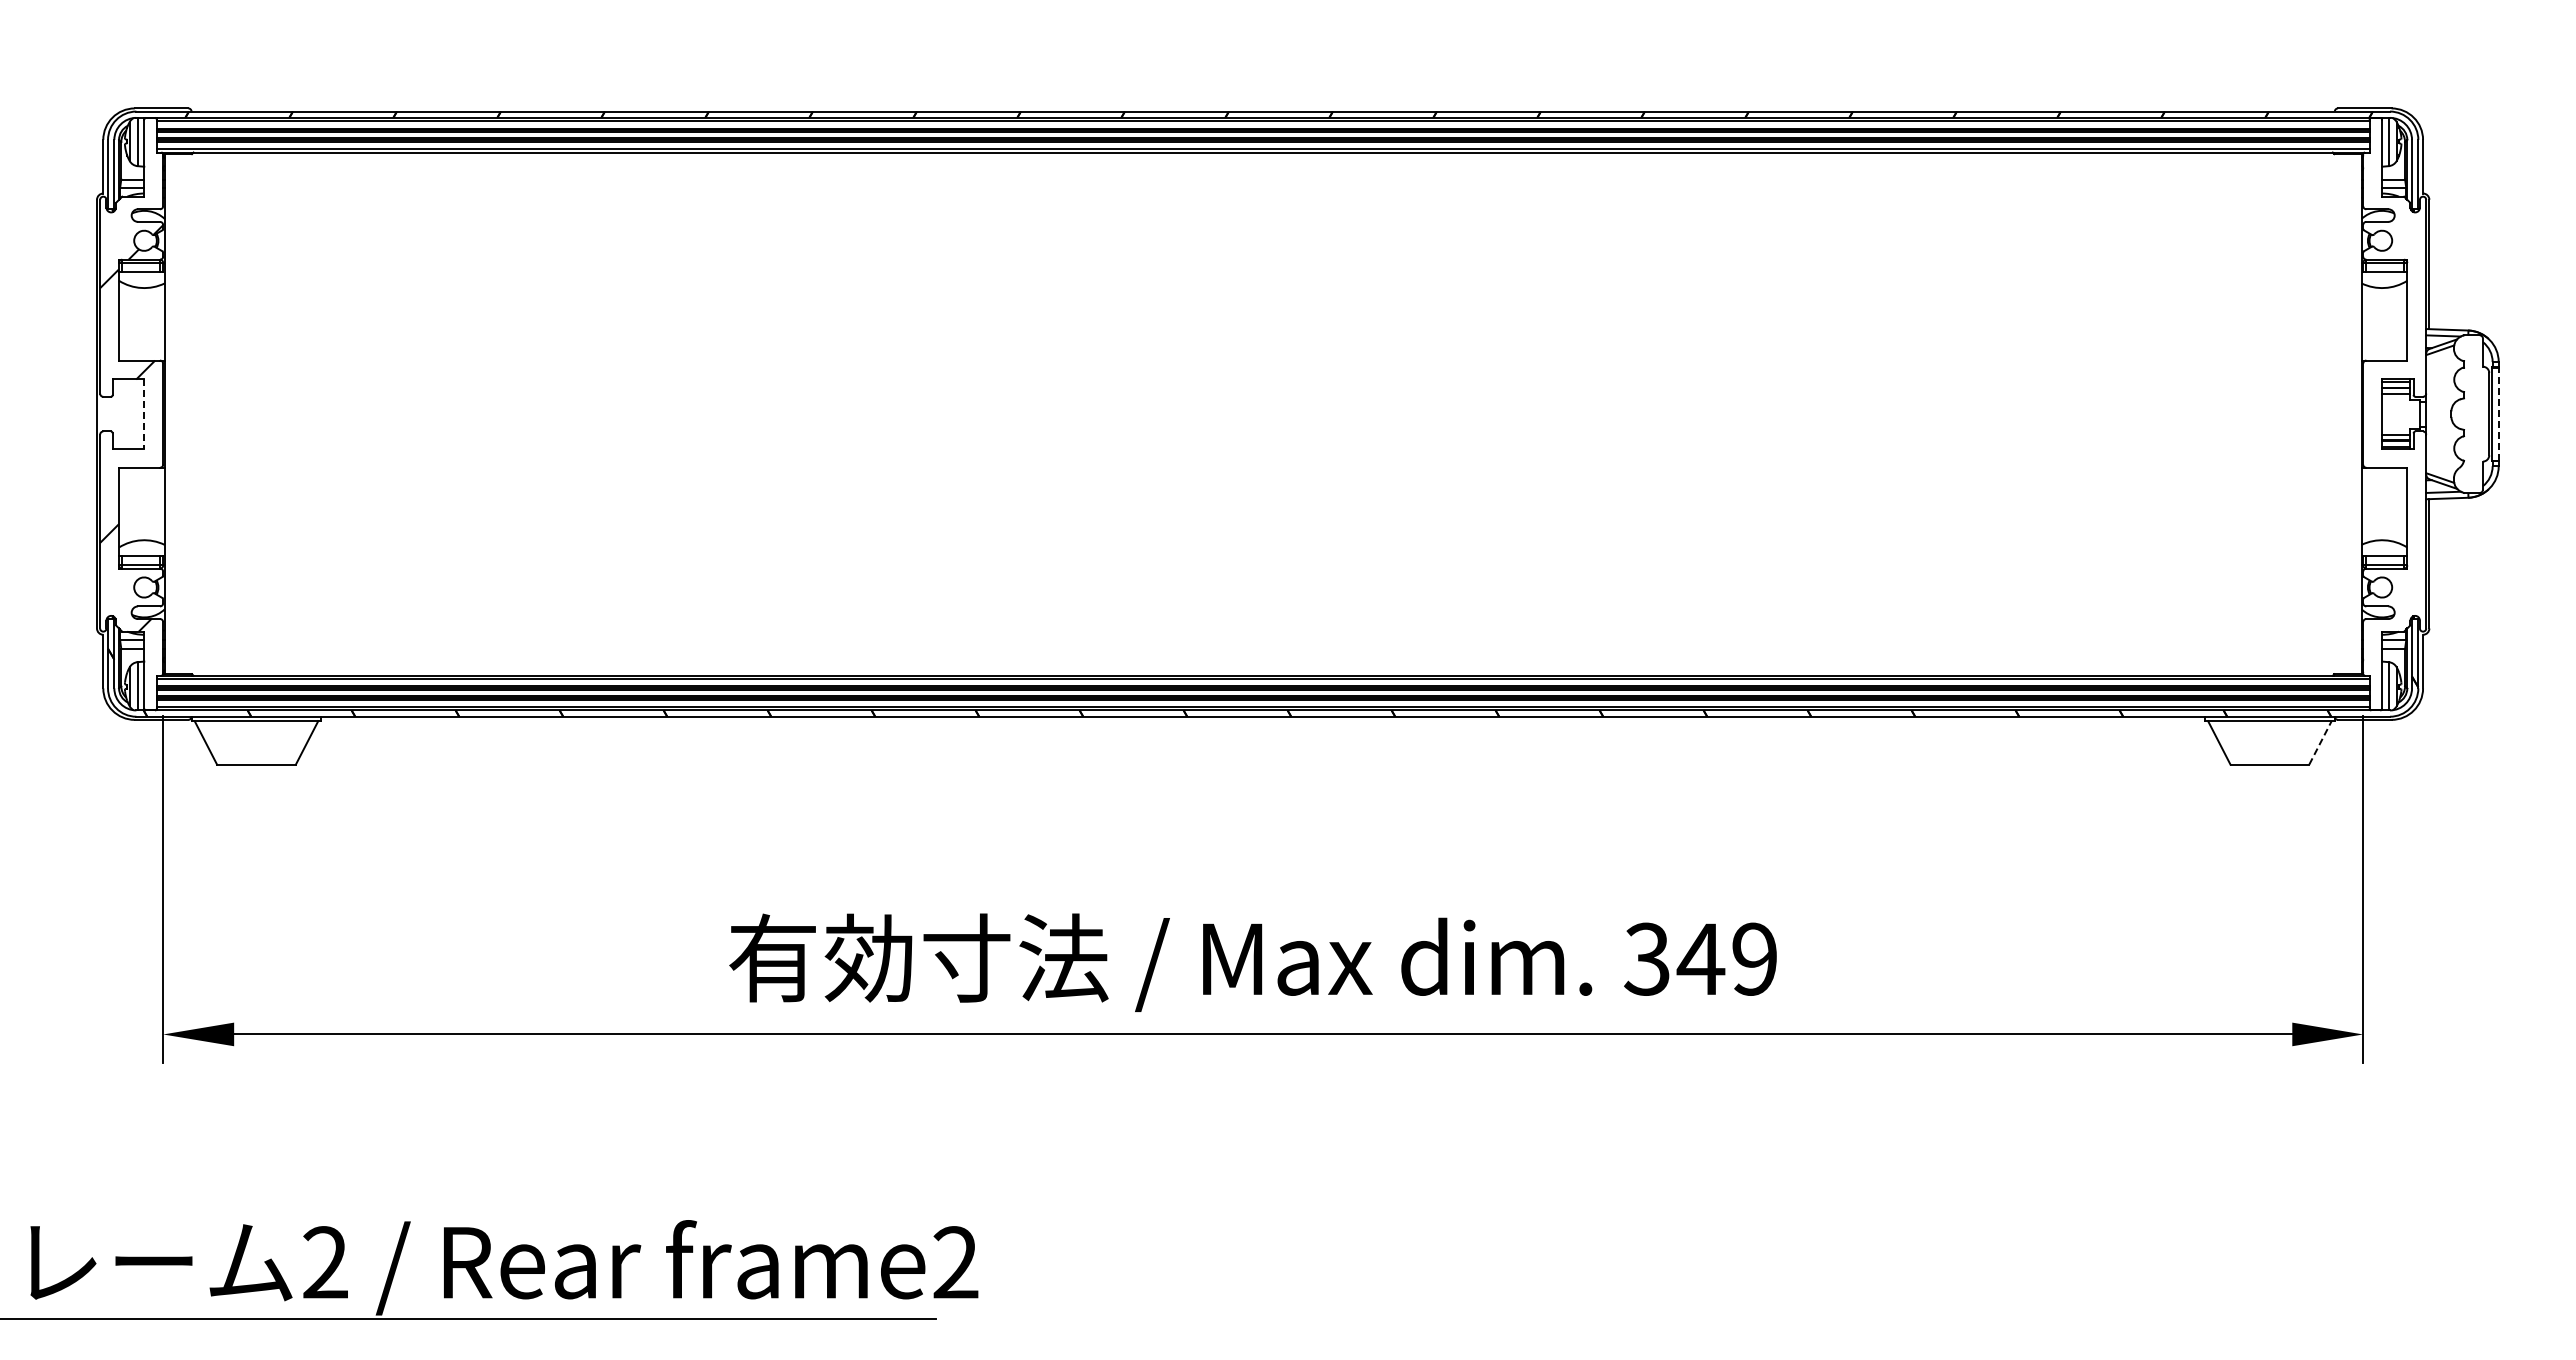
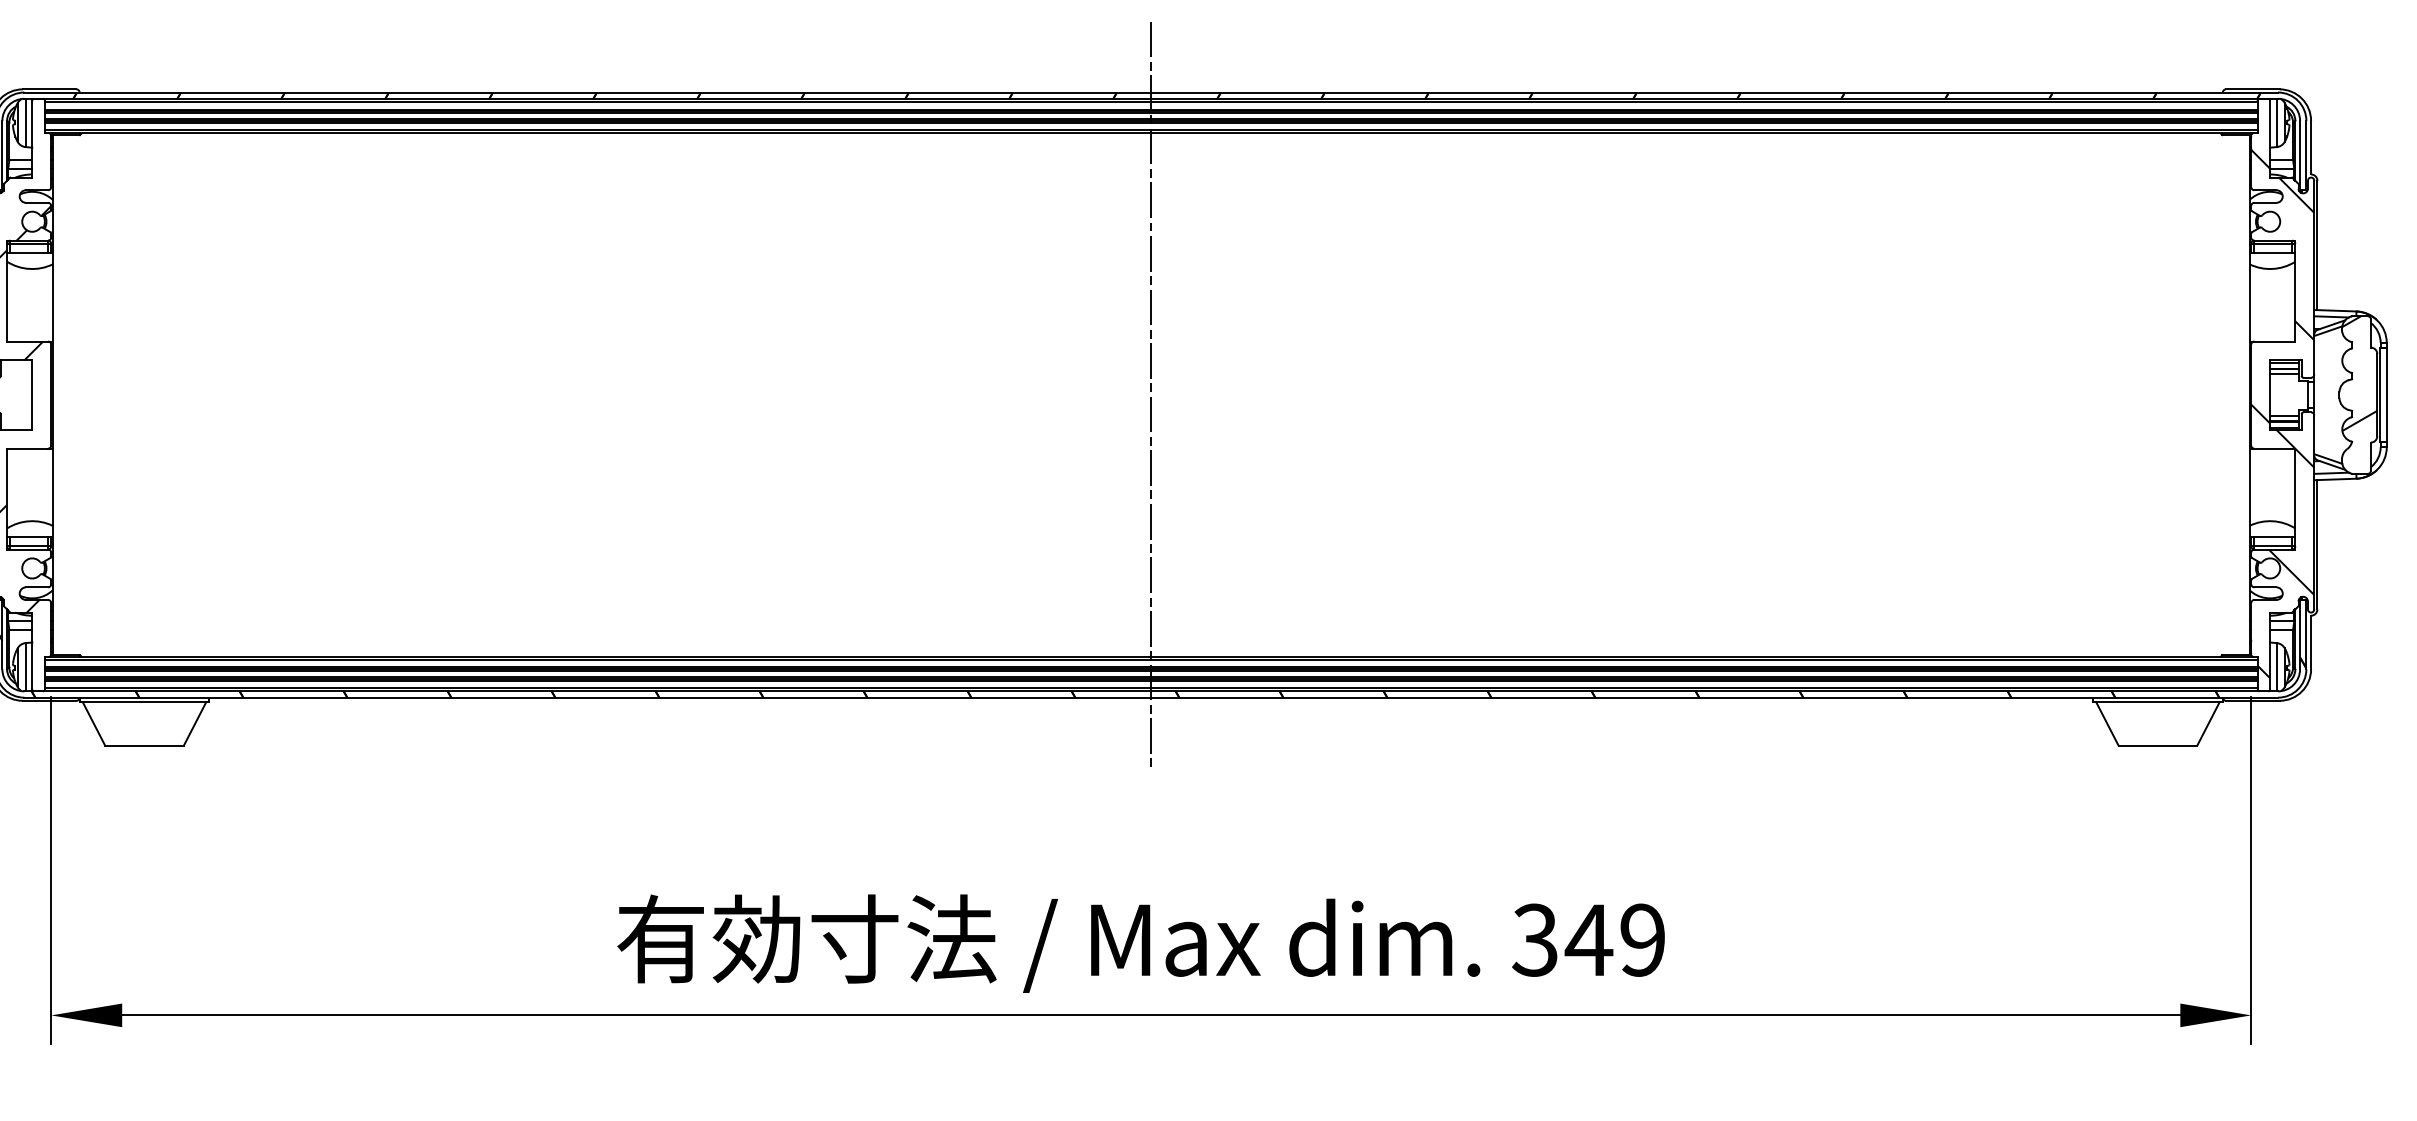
hatch: (2471, 392) -> (2359, 373), added
line: (1263, 413) -> (1151, 394), added
line: (144, 414) -> (32, 395), dashed -> solid
line: (2498, 414) -> (2386, 395), dashed -> solid
hatch: (2394, 432) -> (2282, 413), added
line: (2320, 742) -> (2208, 723), dashed -> solid

